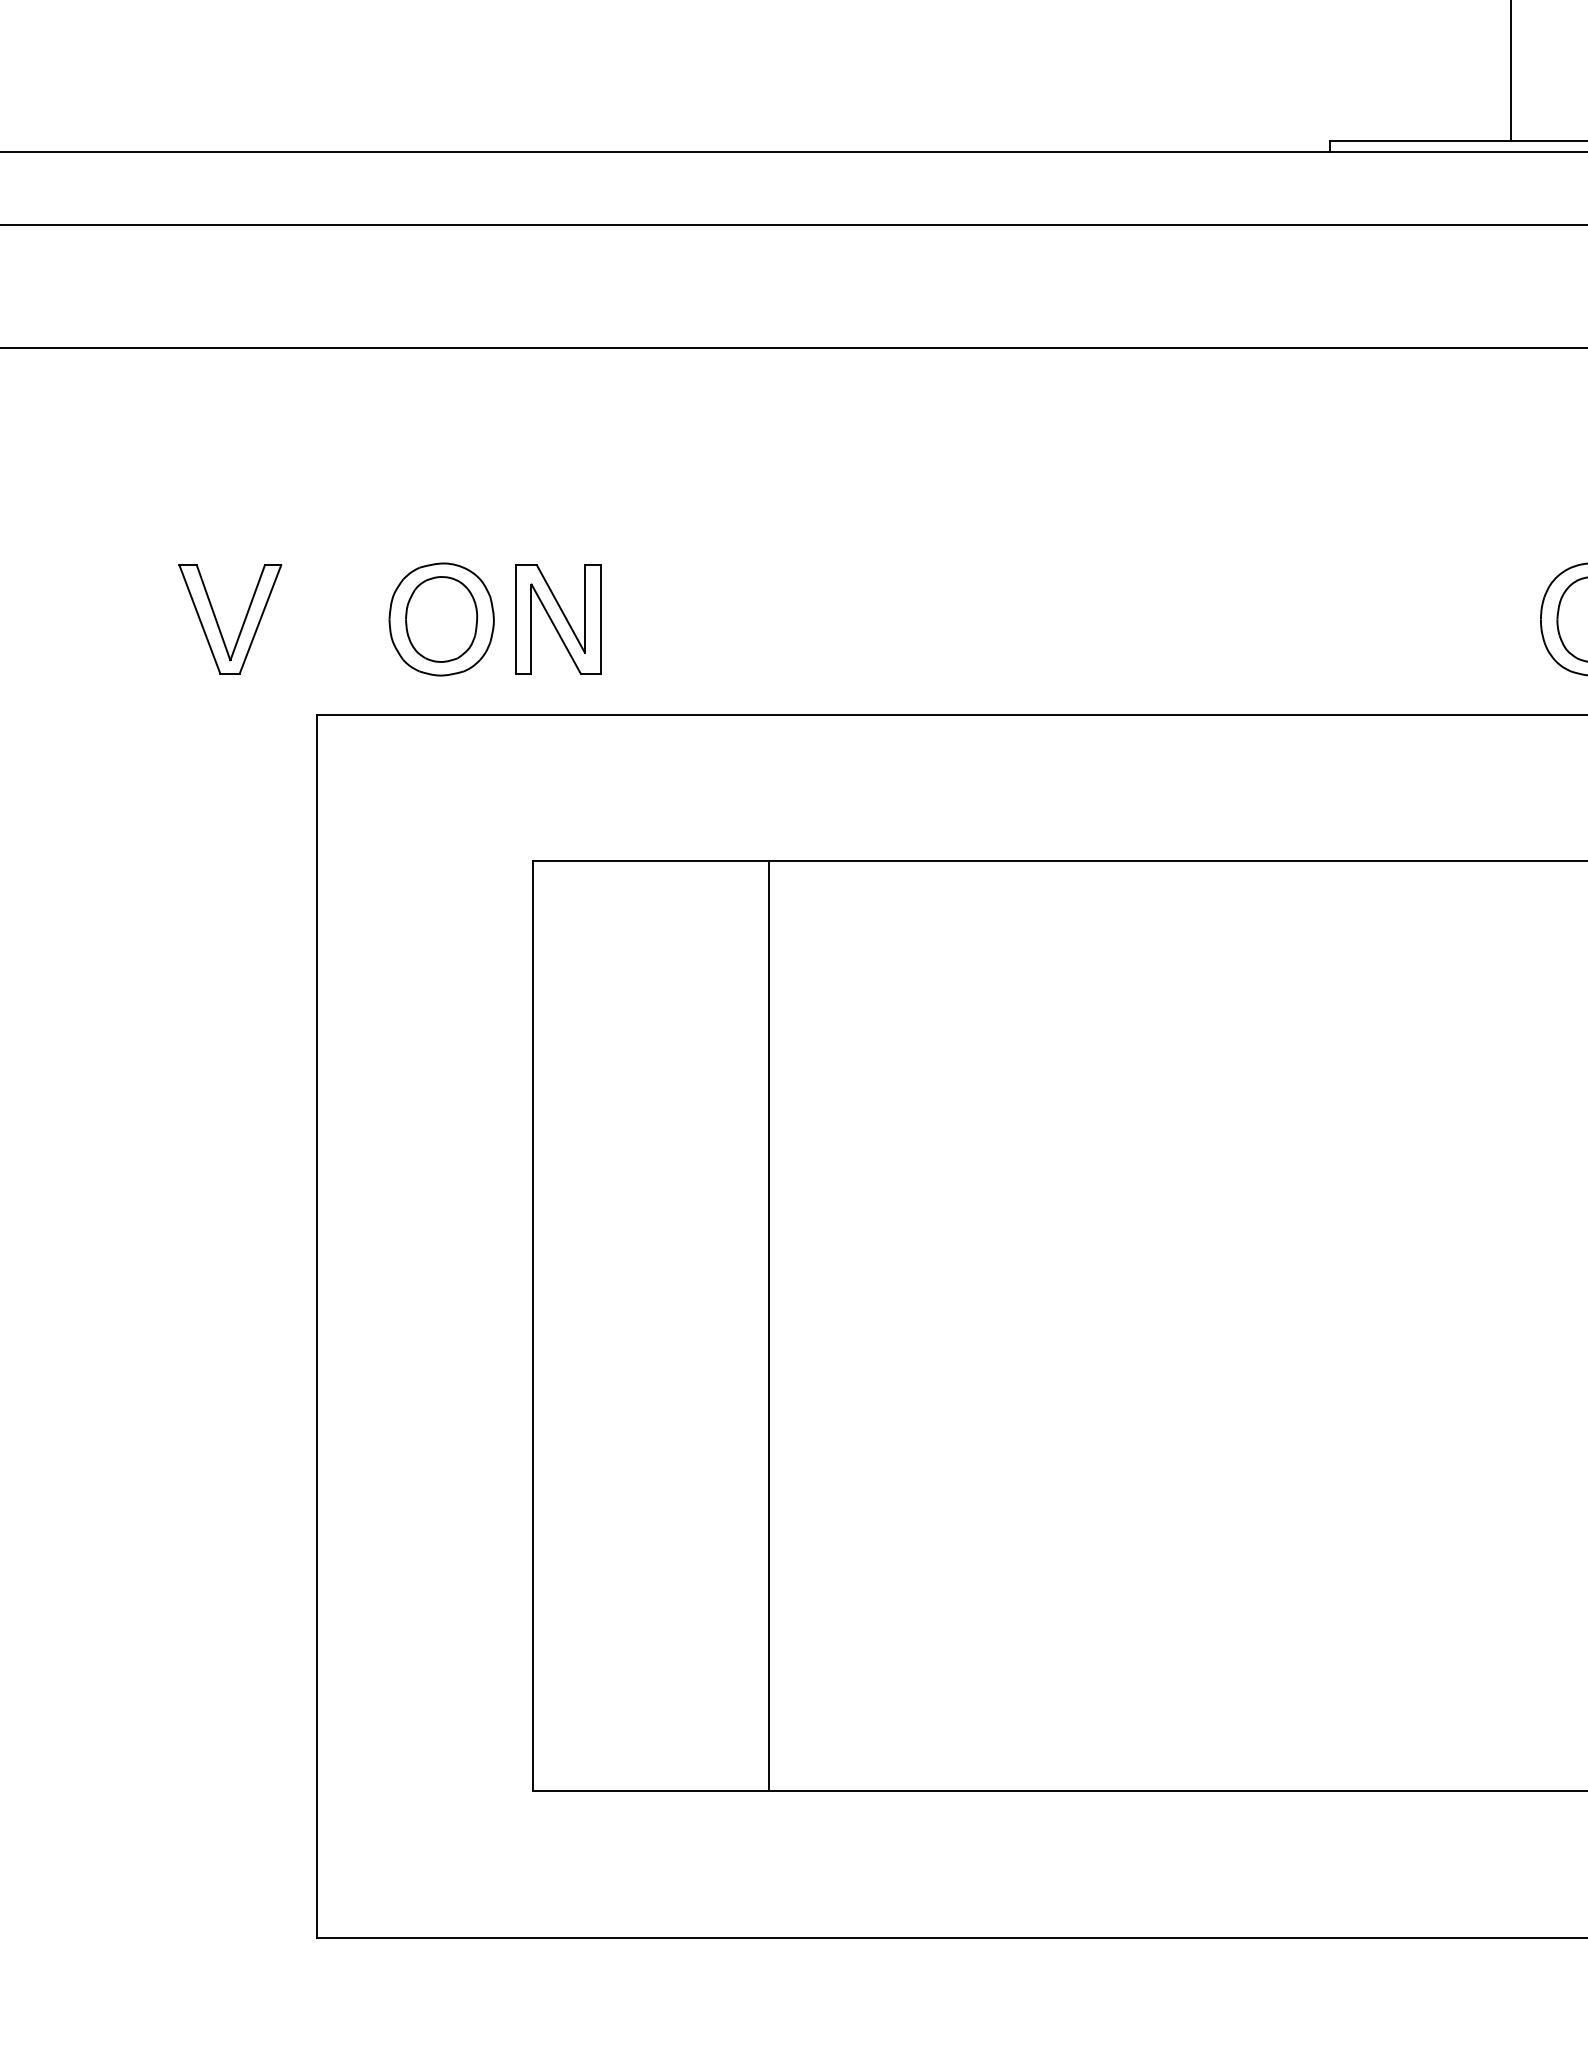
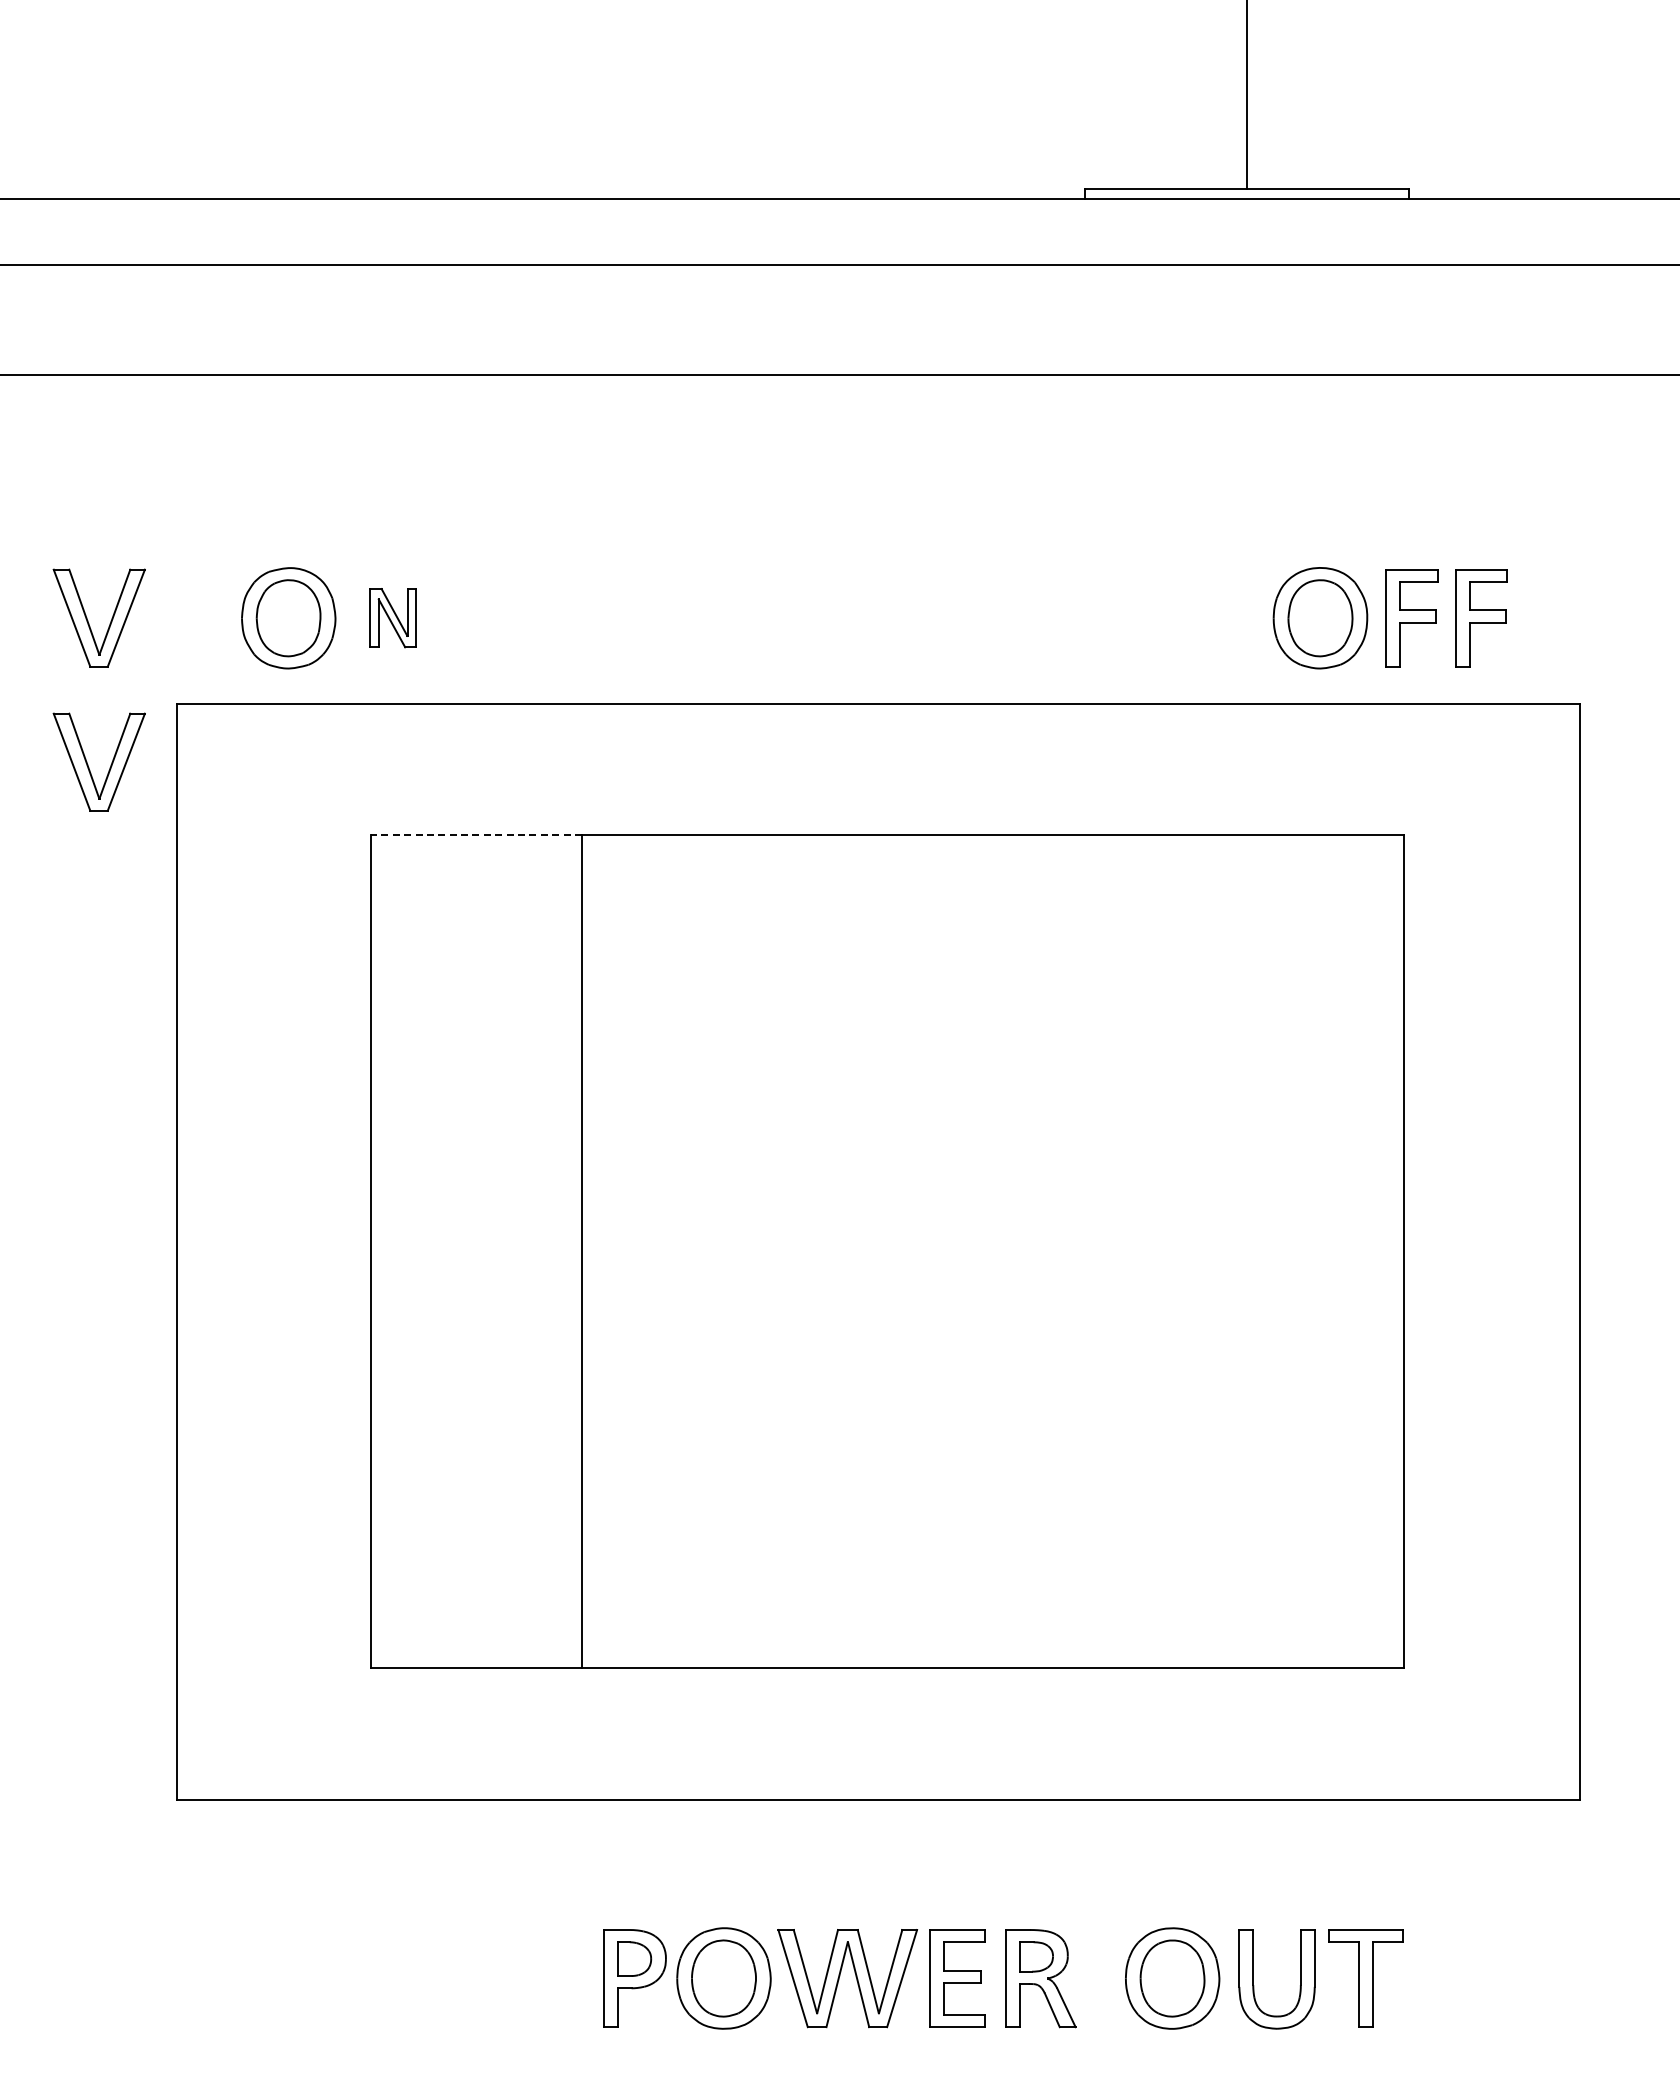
part: (557, 618) -> (392, 617), size x0.6
part: (218, 782) -> (88, 764), added
line: (651, 861) -> (476, 835), solid -> dashed

